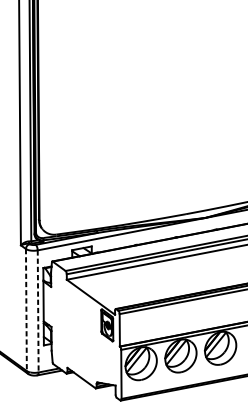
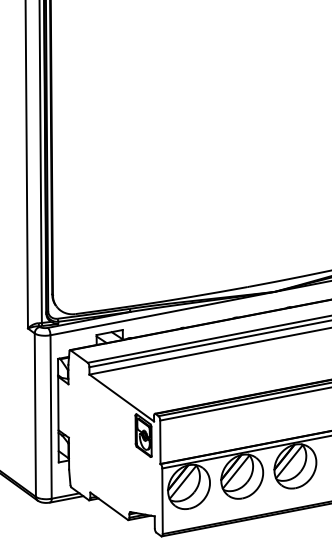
line: (26, 310) -> (35, 415), dashed -> solid
line: (38, 311) -> (51, 417), dashed -> solid

